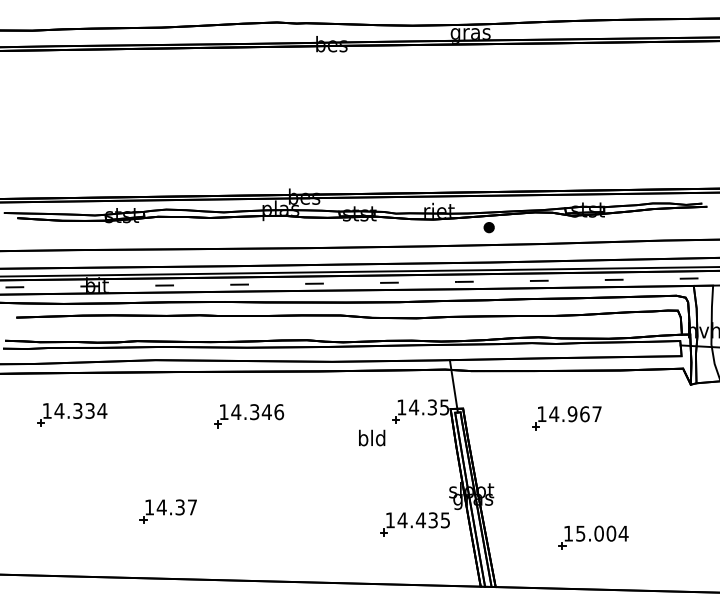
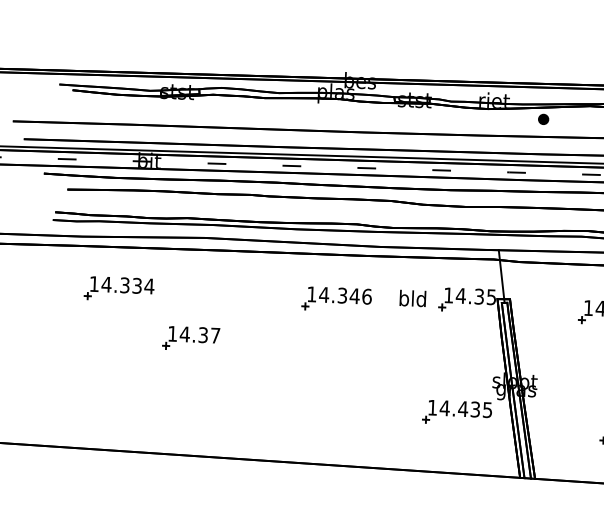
part: (249, 416) -> (337, 299), moved
text: (372, 437) -> (413, 298), moved
part: (167, 511) -> (190, 338), moved

